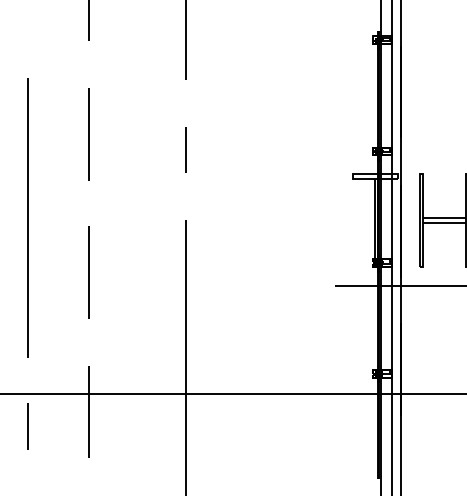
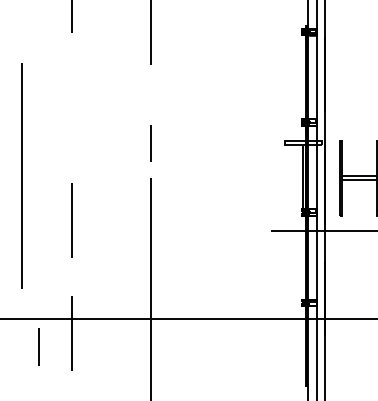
line: (88, 134) -> (71, 108), removed
line: (185, 149) -> (150, 143), moved
line: (27, 426) -> (39, 346), moved

